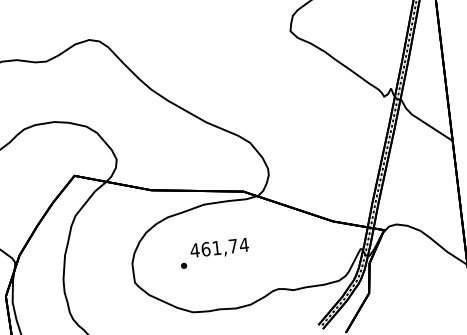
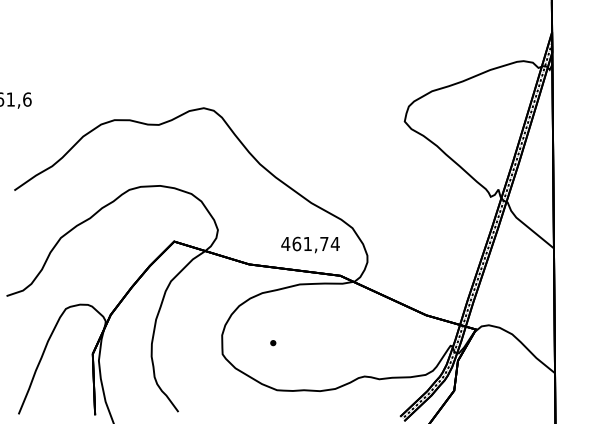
text: (219, 248) -> (310, 244), moved

